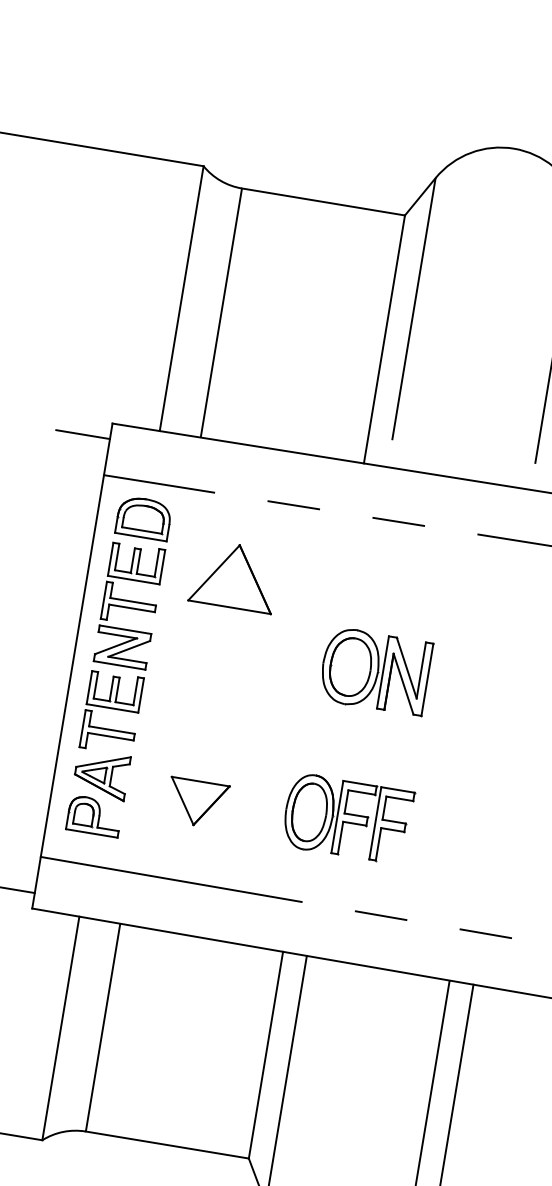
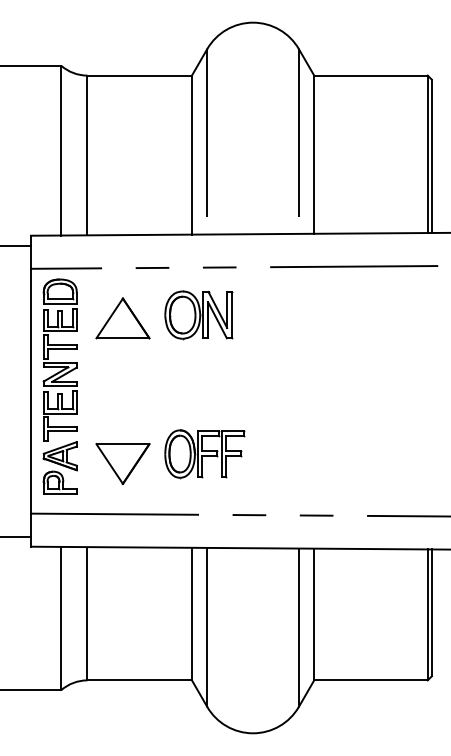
part: (375, 671) -> (198, 315), moved
part: (196, 802) -> (122, 463), size x1.43
part: (347, 819) -> (204, 454), moved

